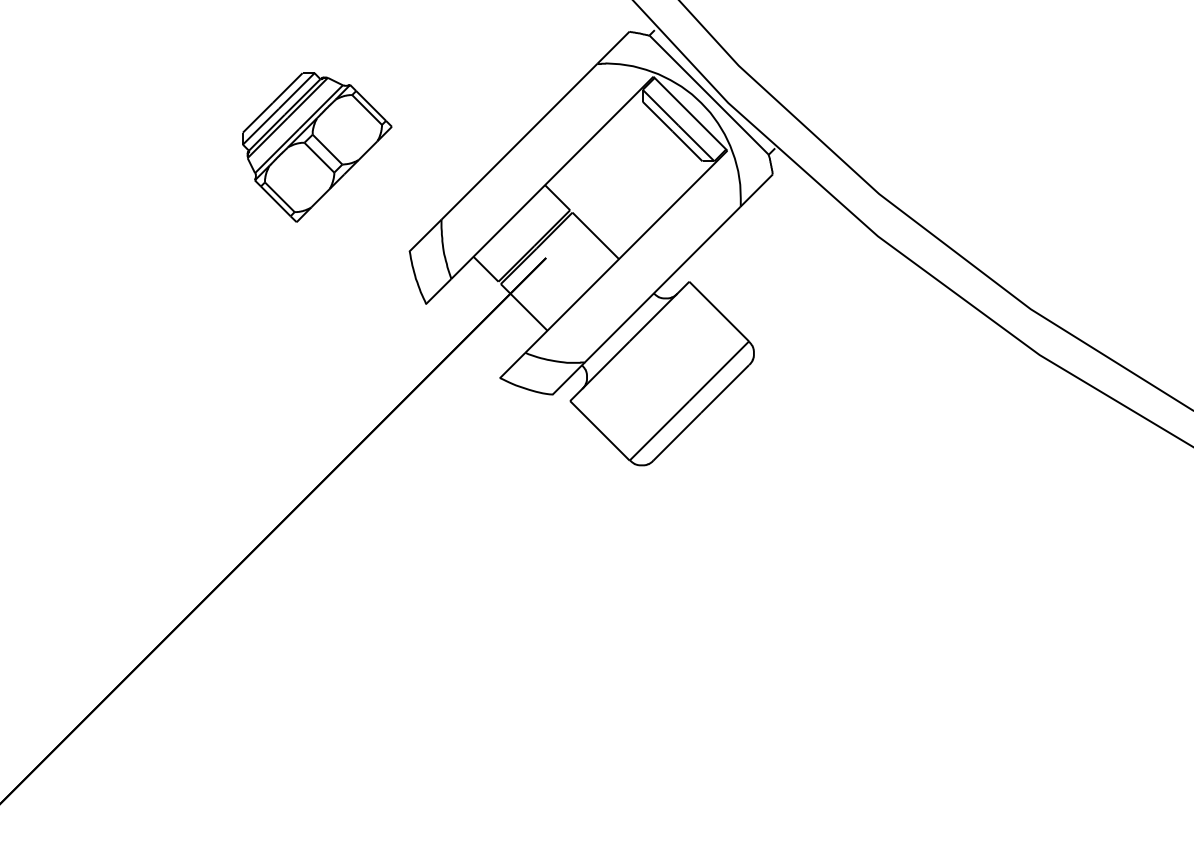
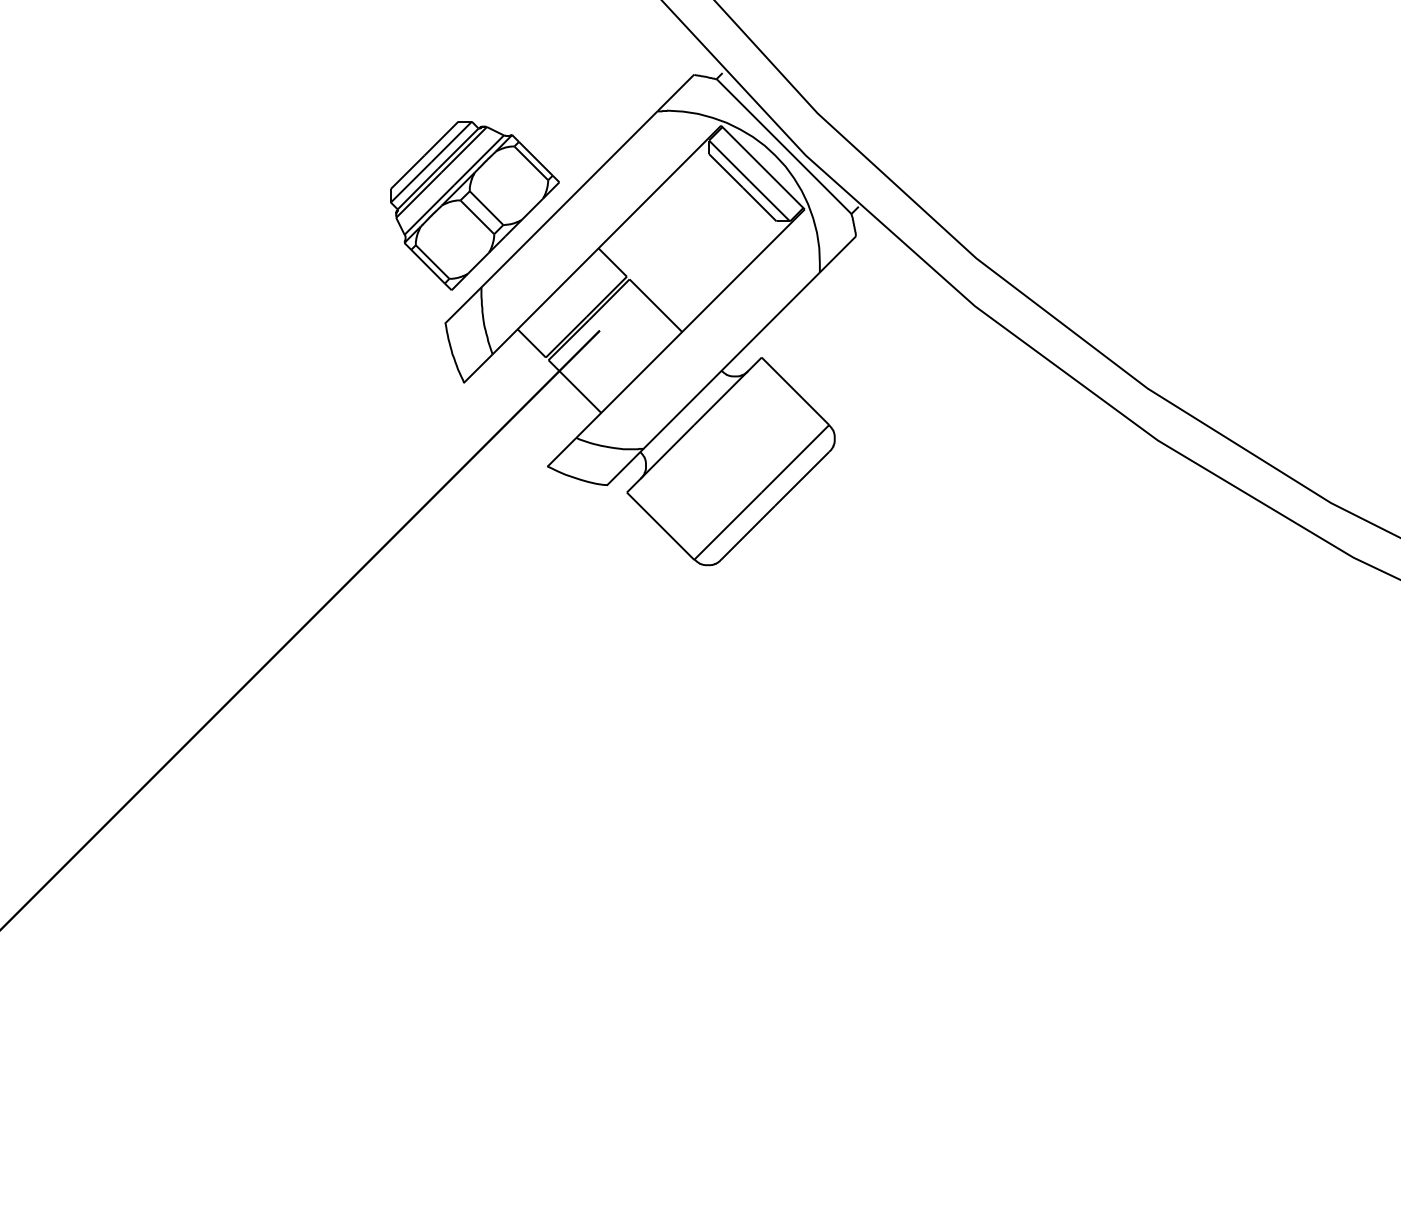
part: (316, 147) -> (474, 205), moved

